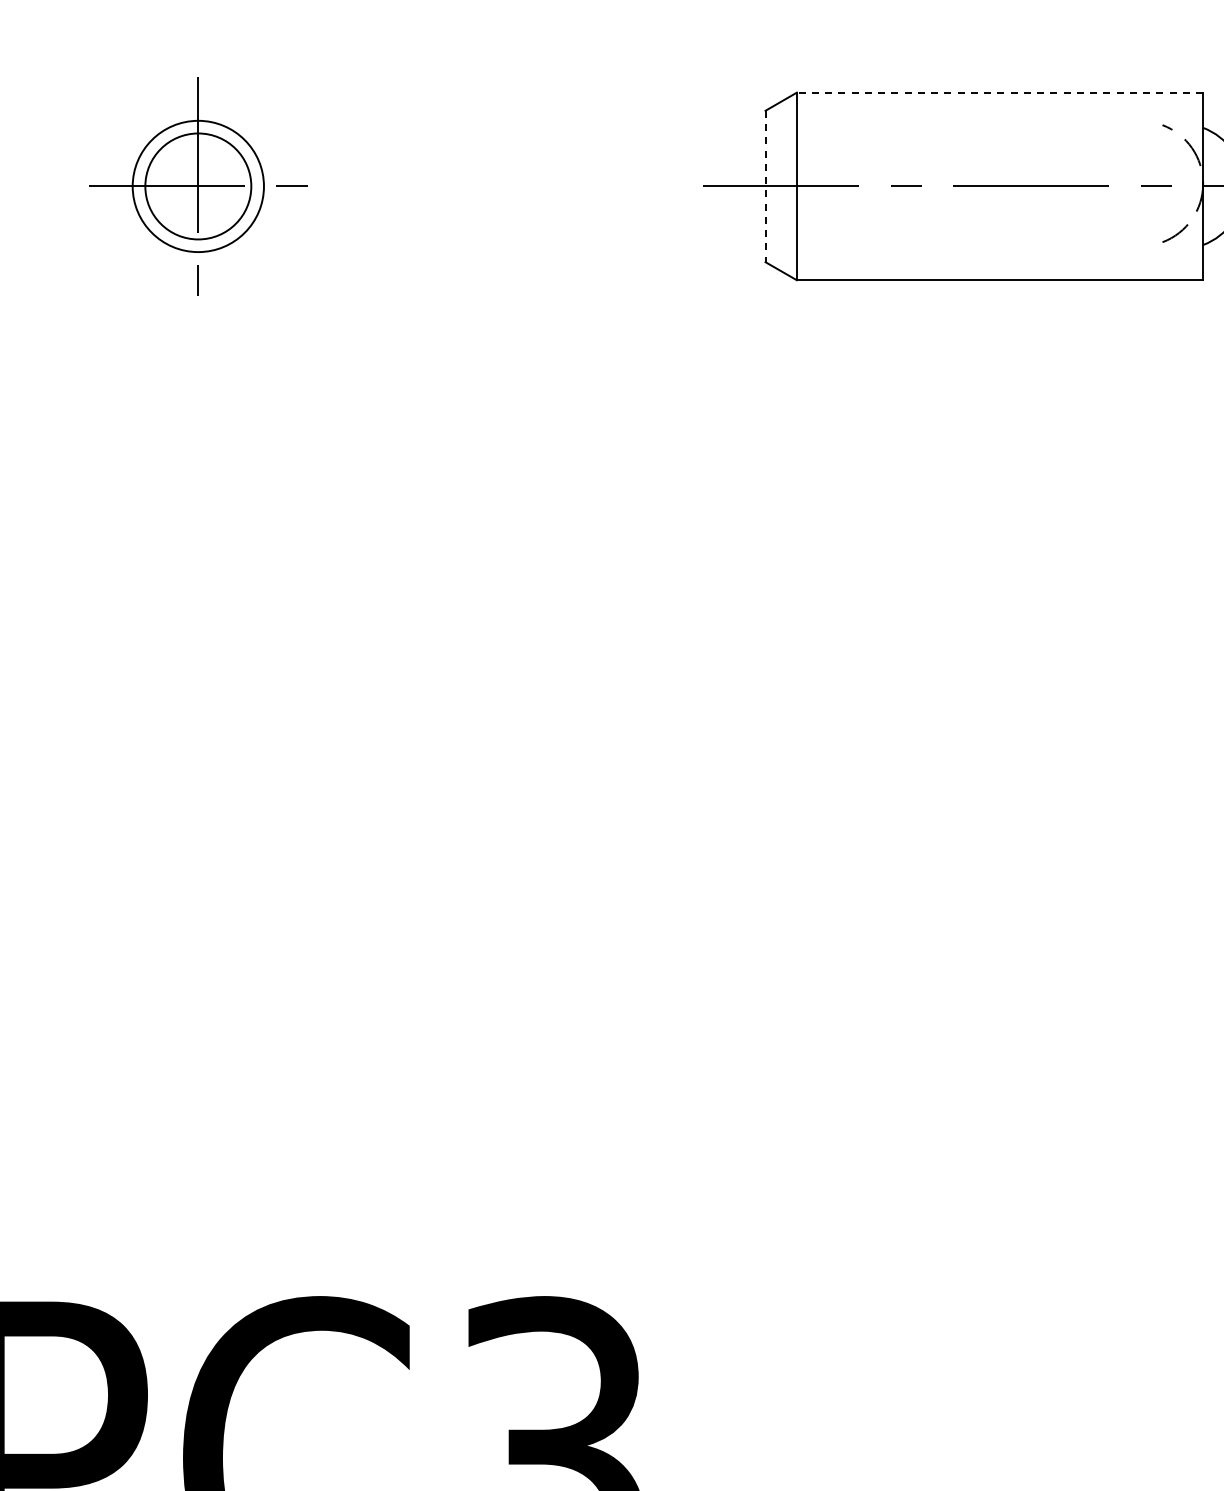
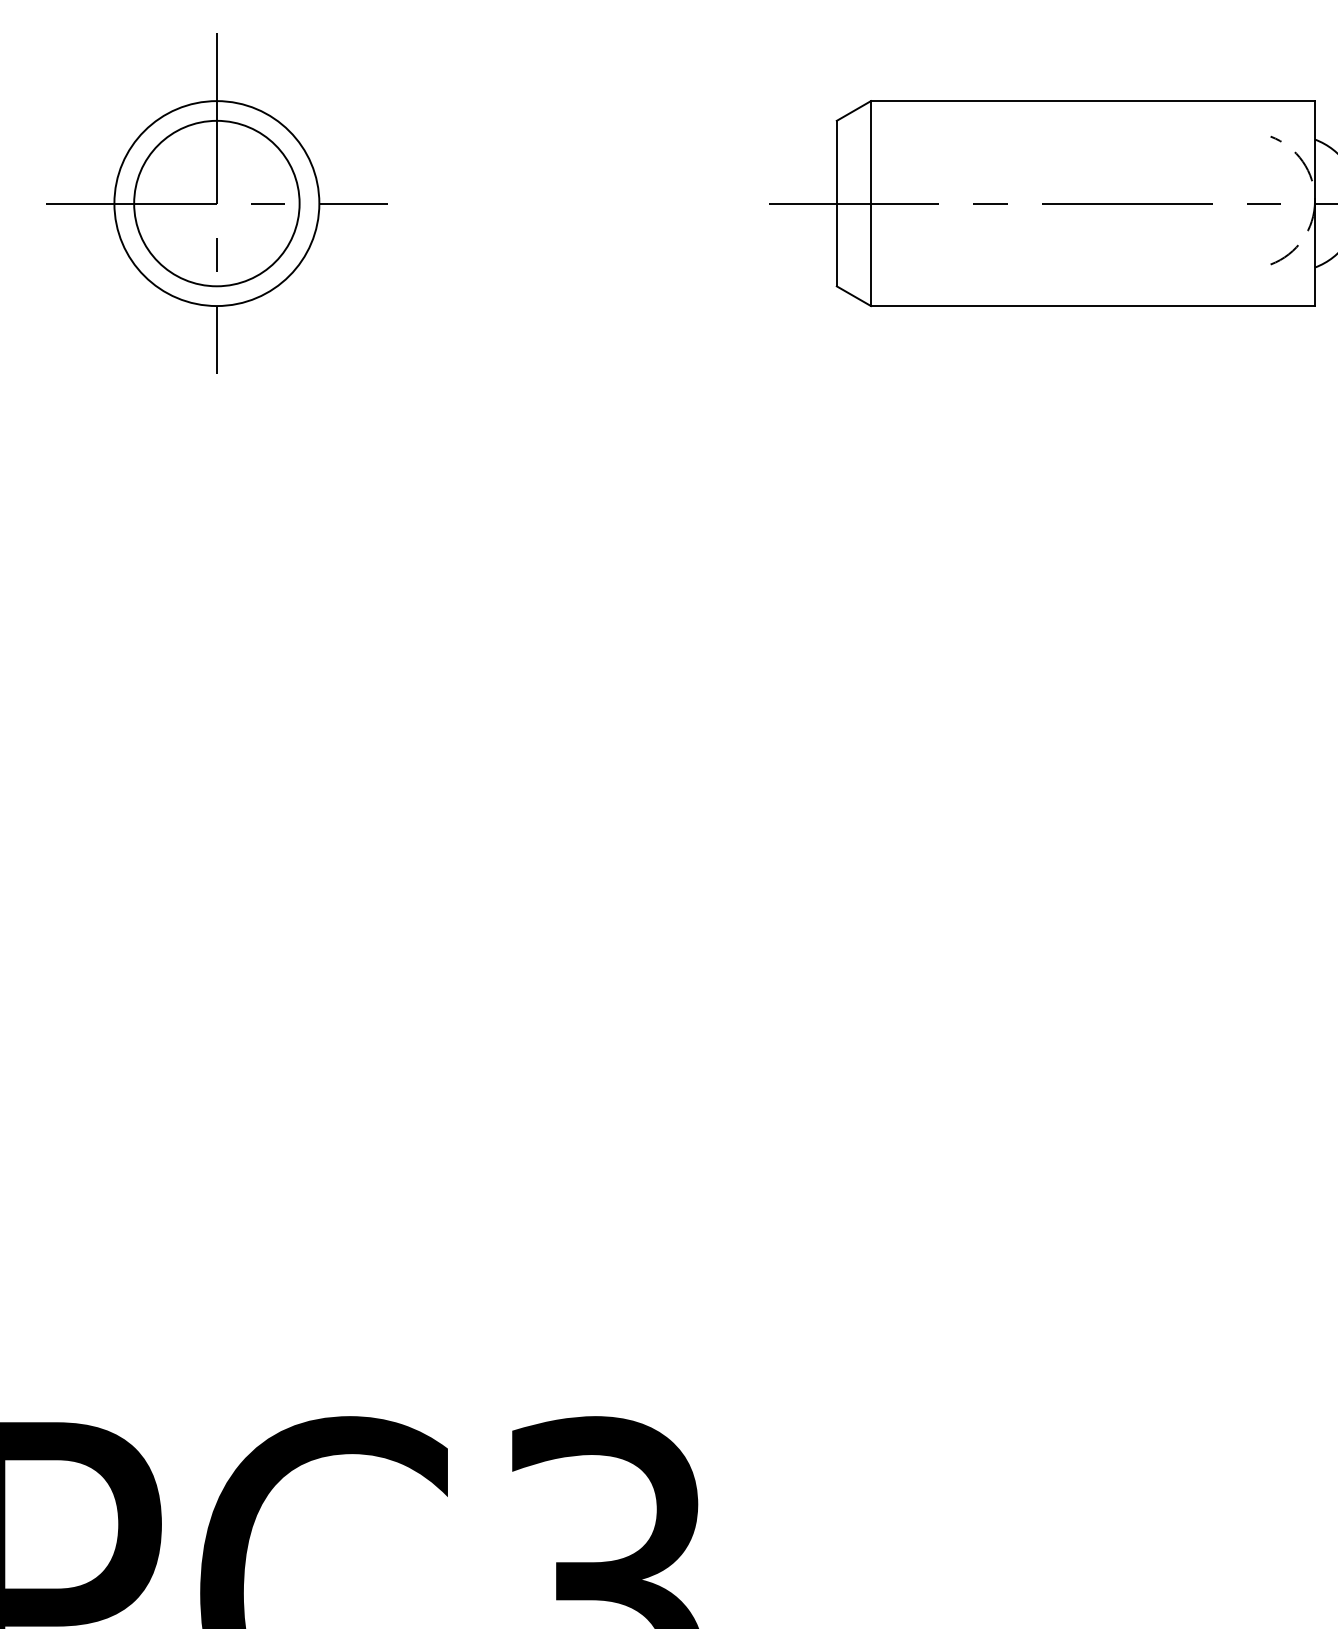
line: (999, 92) -> (1092, 100), dashed -> solid
part: (198, 186) -> (217, 203), size x1.43
line: (765, 186) -> (836, 203), dashed -> solid

